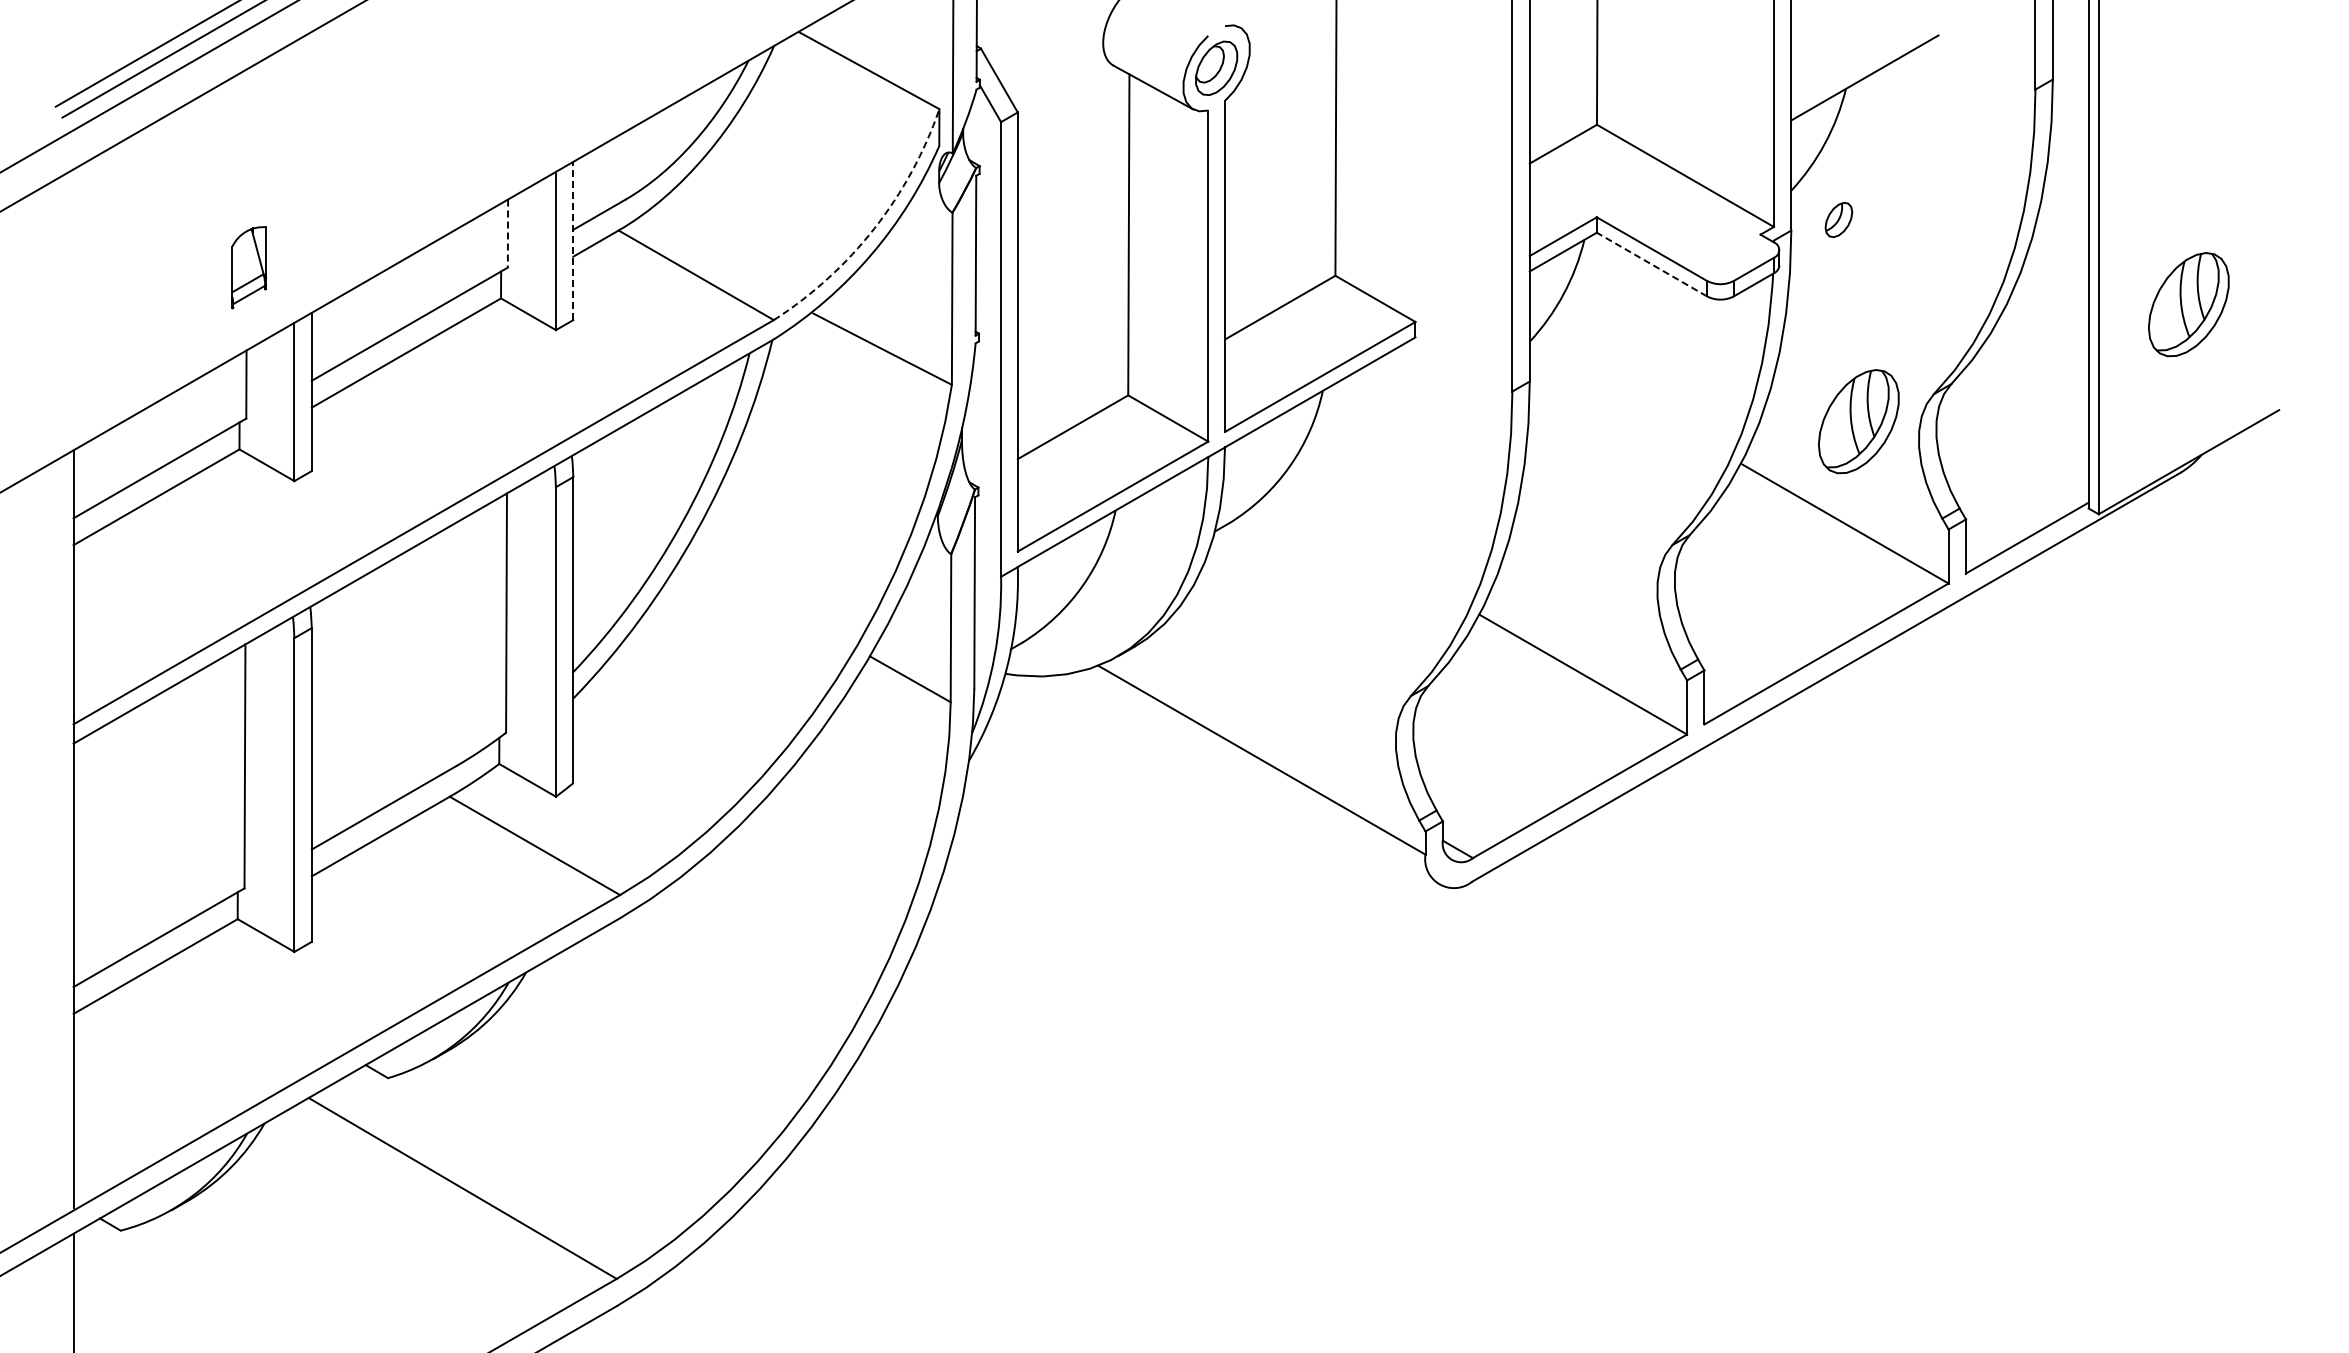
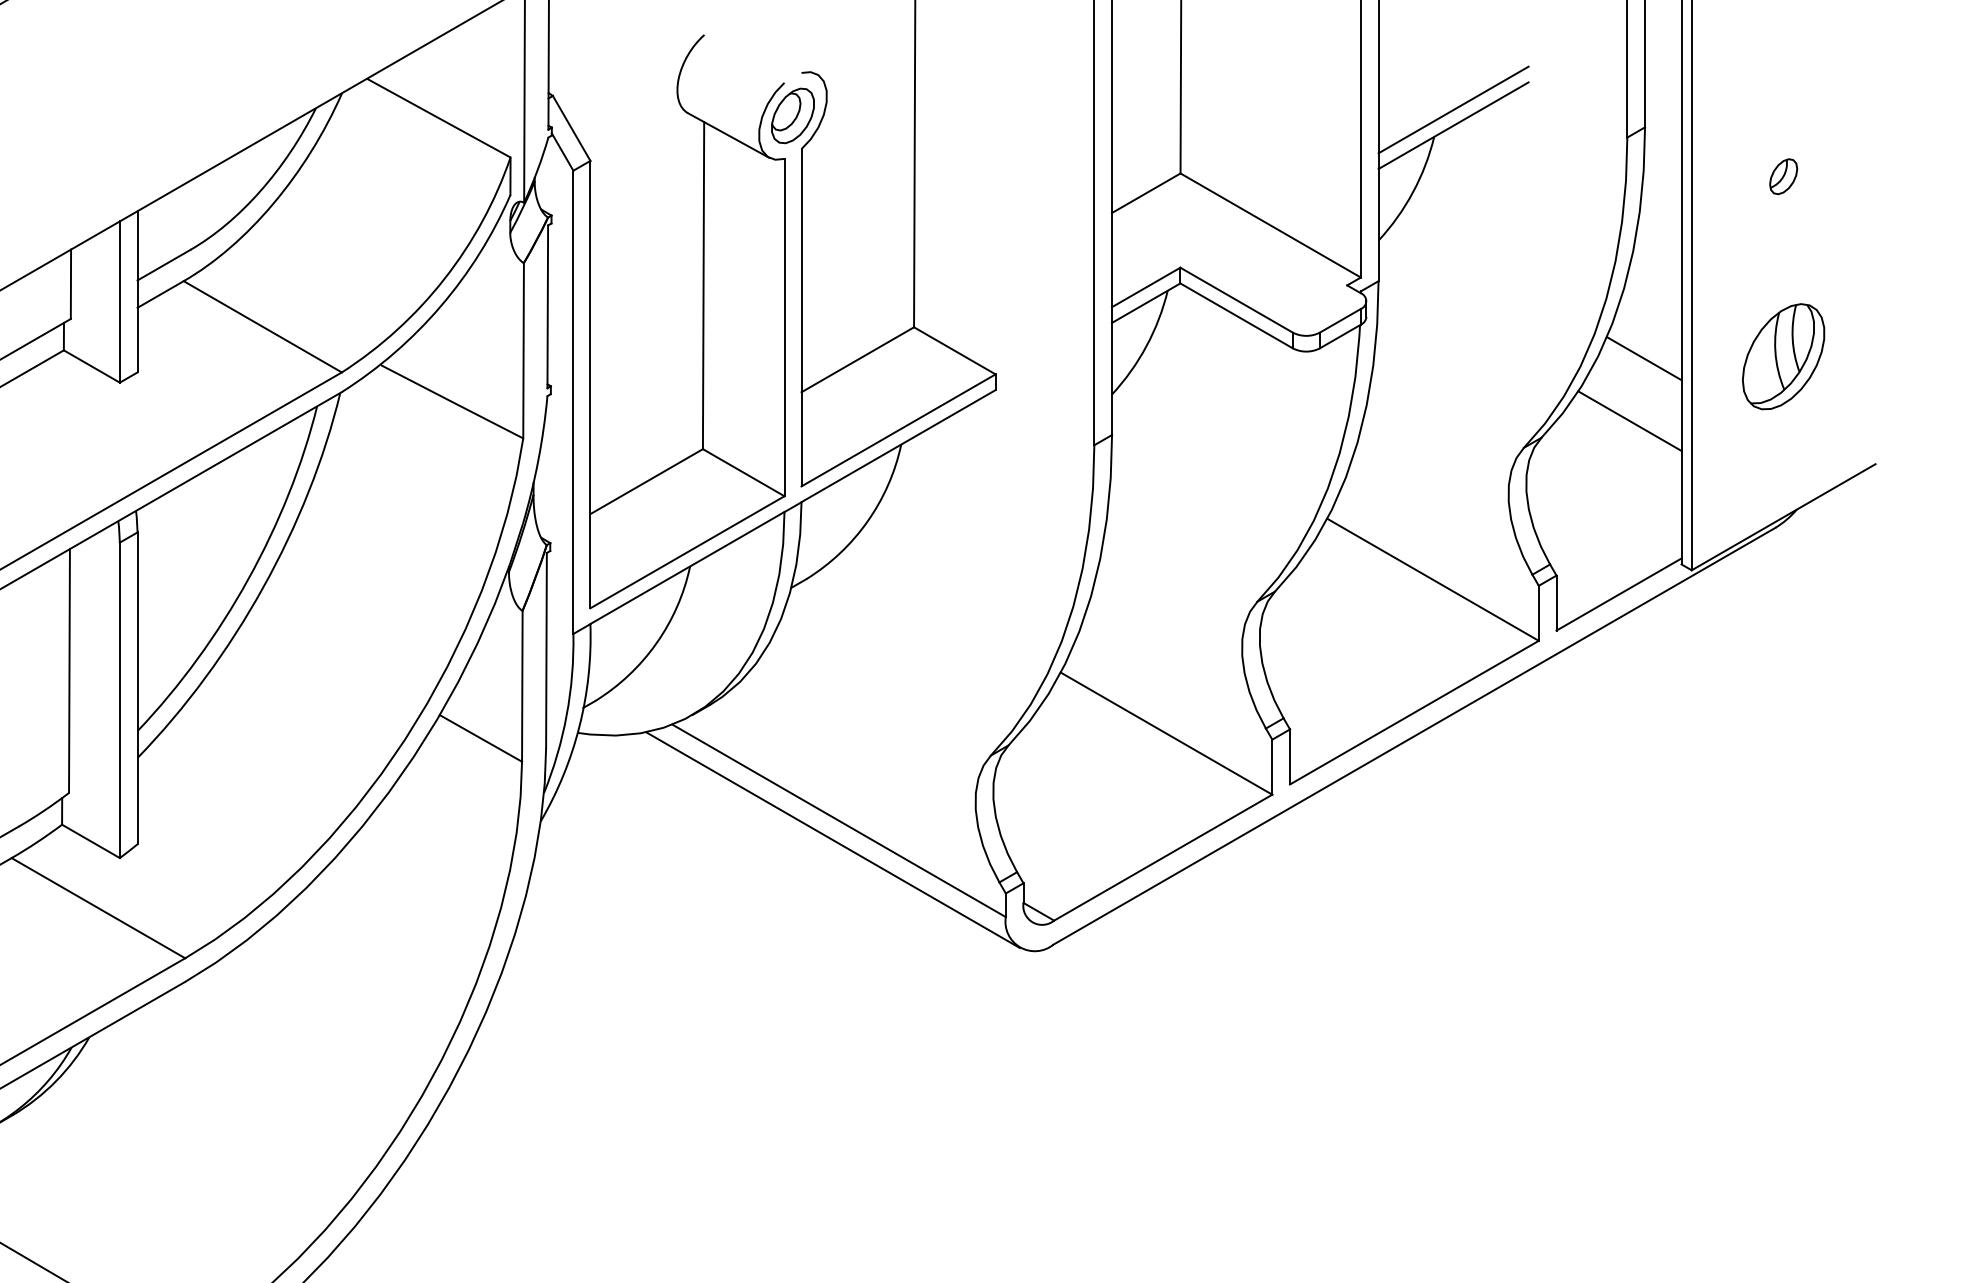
line: (1864, 62) -> (1453, 109), added
part: (1838, 220) -> (1783, 177), moved
arc: (874, 228) -> (444, 279), dashed -> solid
line: (507, 234) -> (70, 285), dashed -> solid
line: (573, 240) -> (137, 291), dashed -> solid
line: (1651, 264) -> (1236, 315), dashed -> solid
line: (2051, 306) -> (1643, 358), added
line: (2037, 367) -> (1629, 420), added
part: (1858, 421) -> (1447, 475), removed
line: (1255, 778) -> (832, 839), added

